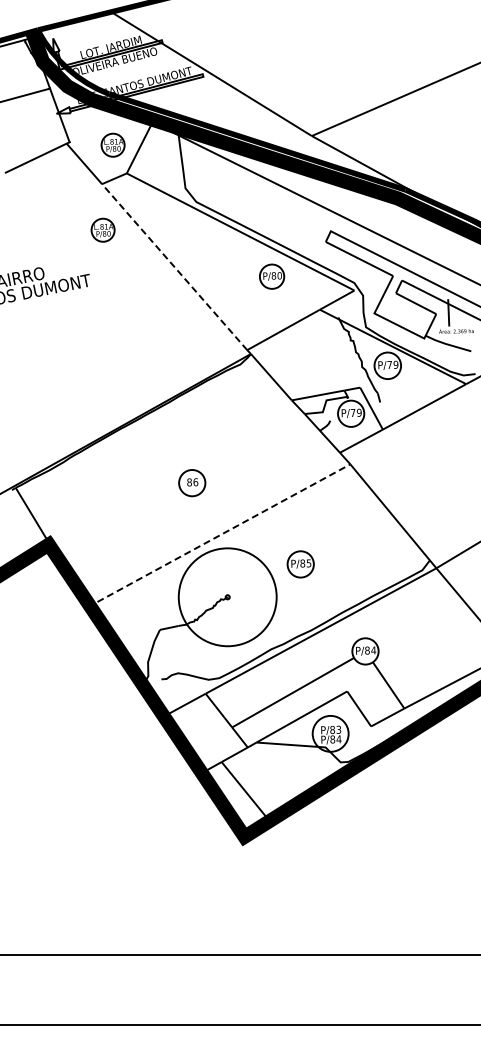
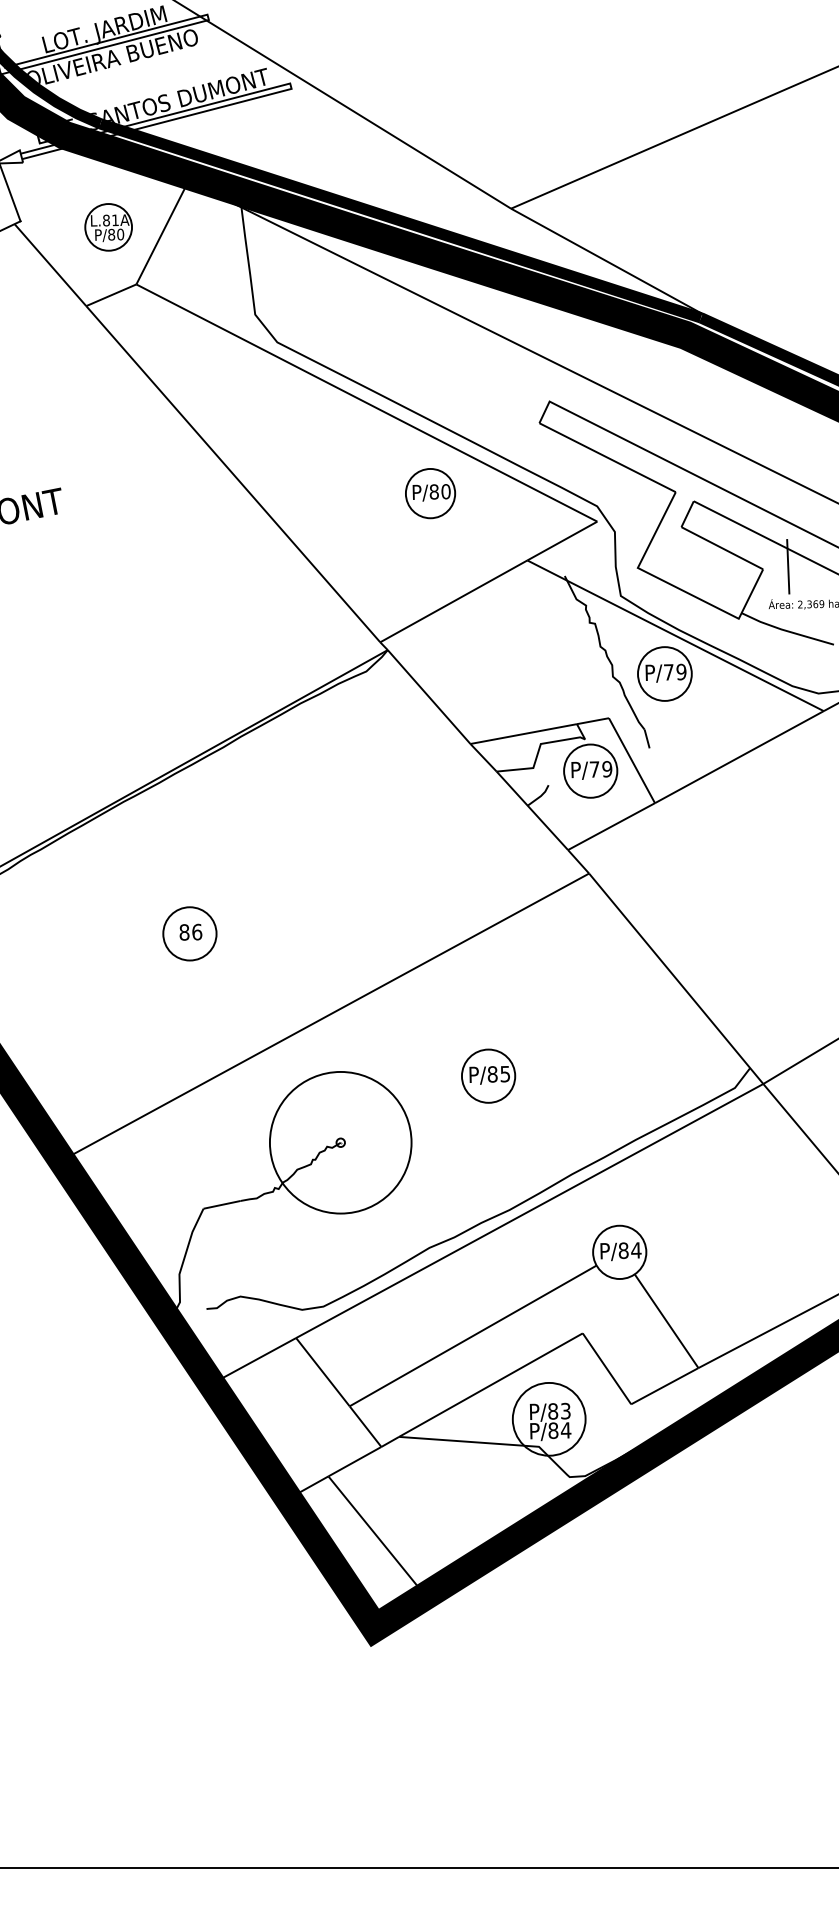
part: (102, 229) -> (87, 397), removed
line: (174, 266) -> (232, 472), dashed -> solid
part: (192, 483) -> (190, 934), moved
line: (219, 535) -> (324, 1017), dashed -> solid
circle: (227, 597) -> (340, 1143), size x0.71

